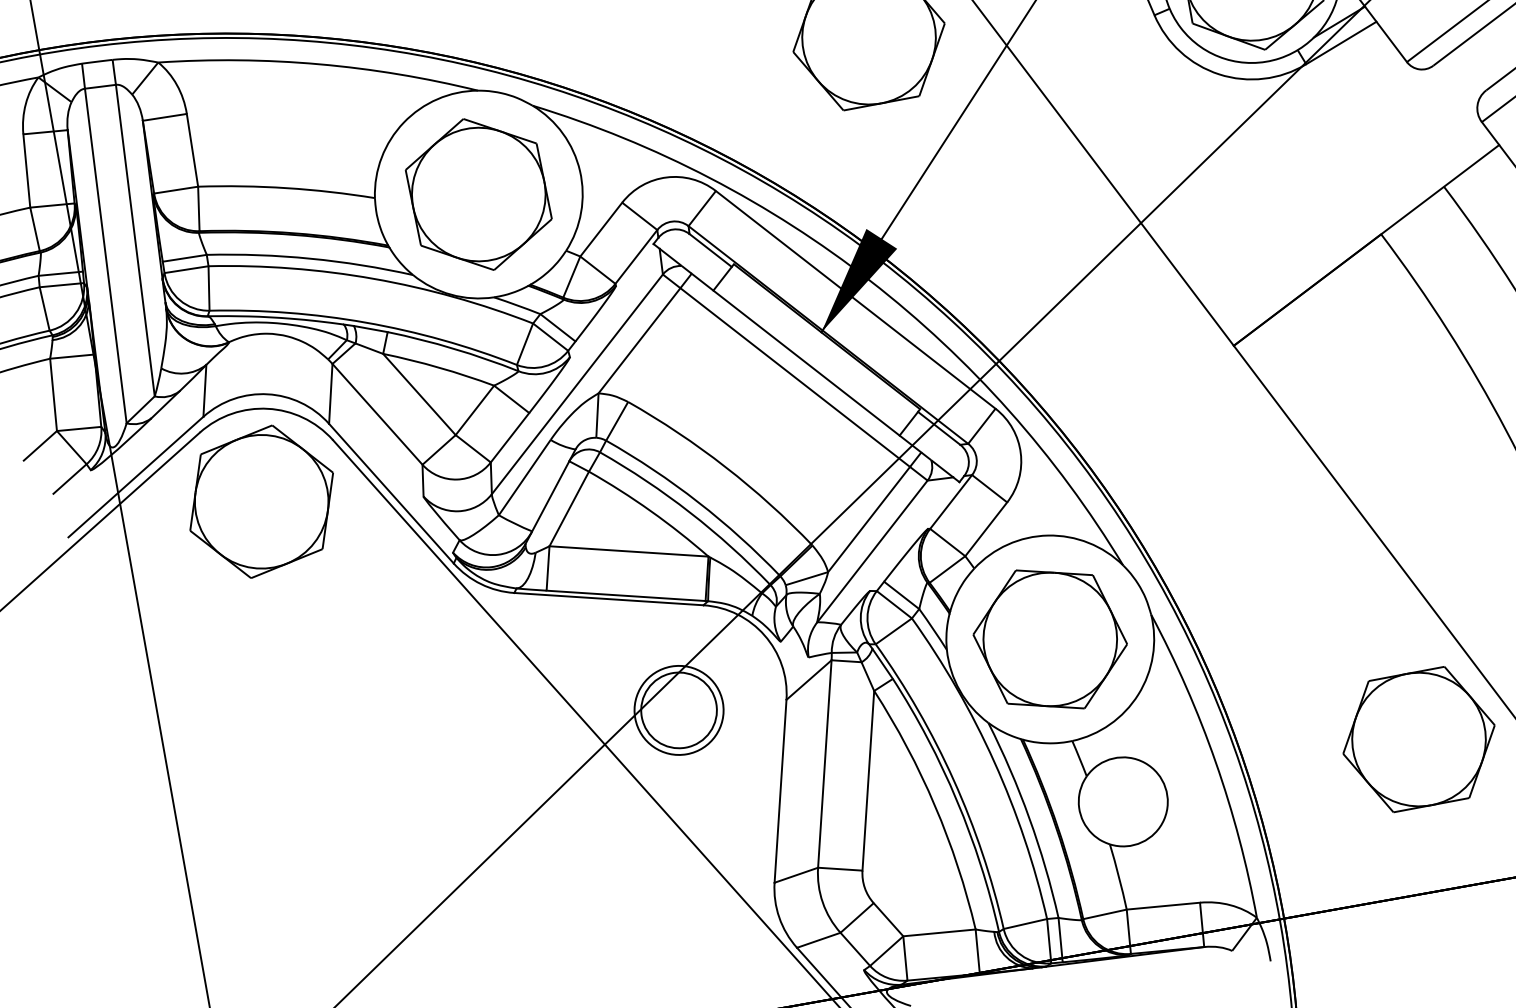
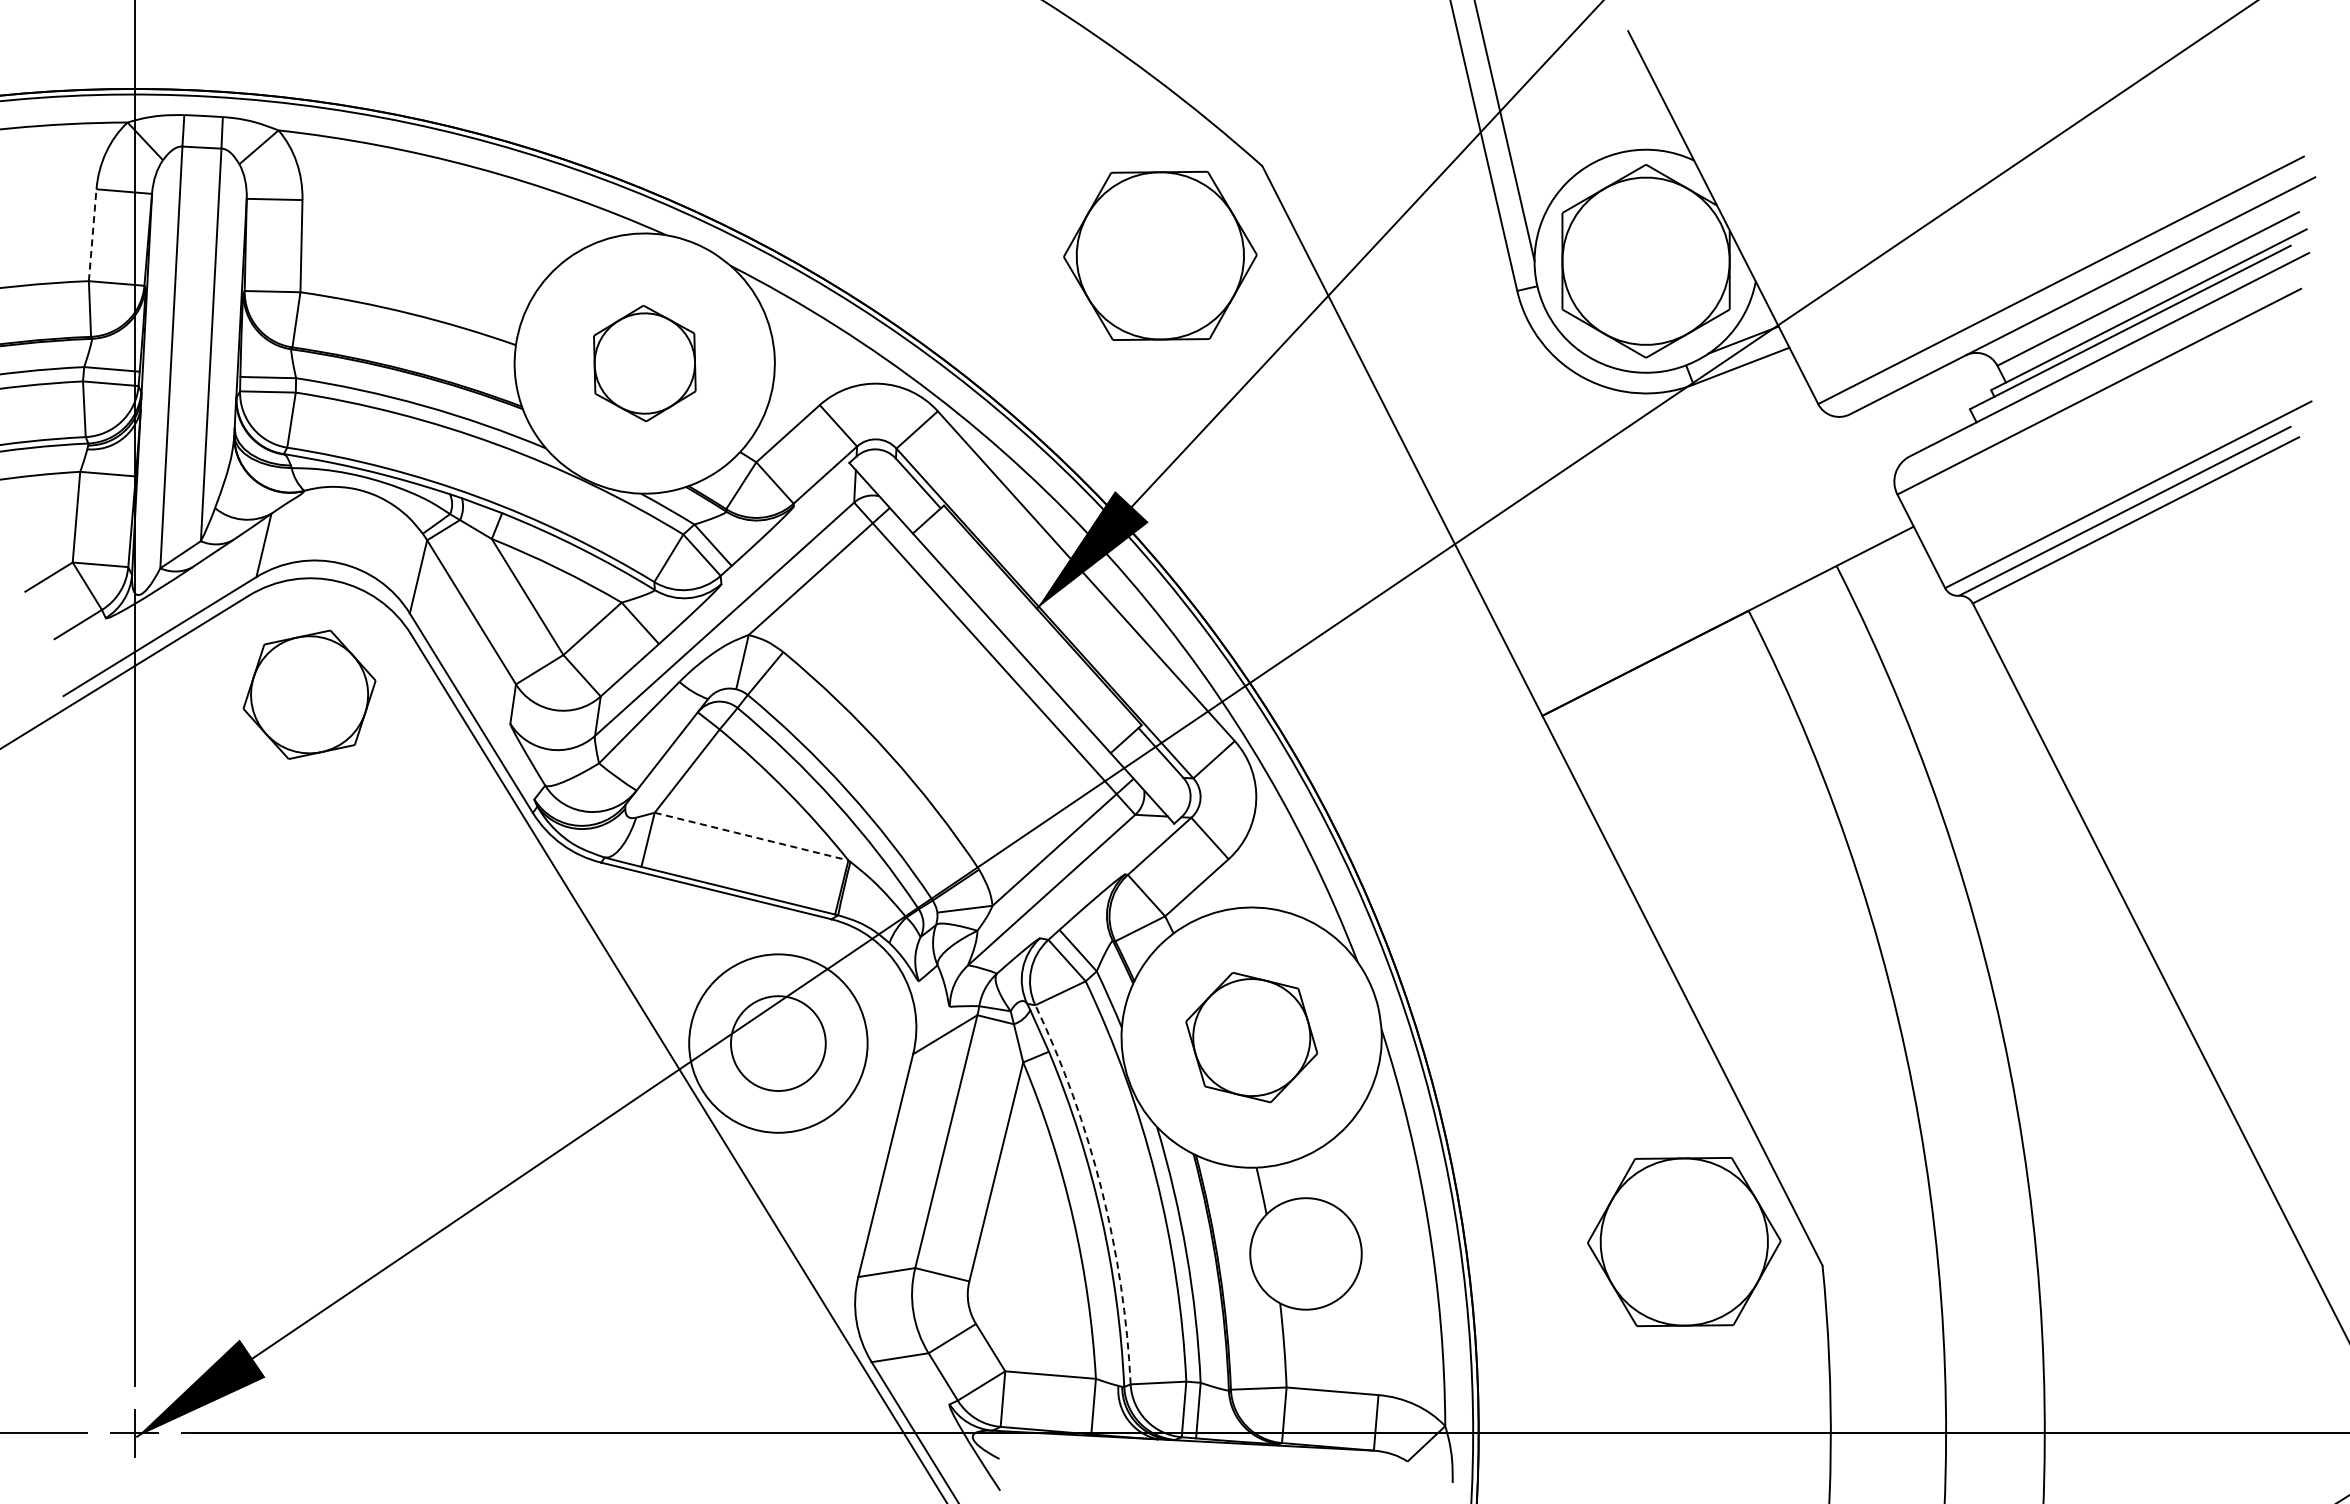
line: (26, 170) -> (92, 234), solid -> dashed
part: (478, 194) -> (644, 363), size x0.6
part: (261, 501) -> (309, 694), size x0.7
line: (628, 551) -> (751, 836), solid -> dashed
part: (1050, 639) -> (1251, 1037), size x0.7
circle: (679, 710) -> (778, 1043), size x1.6
arc: (953, 780) -> (1101, 1190), solid -> dashed

